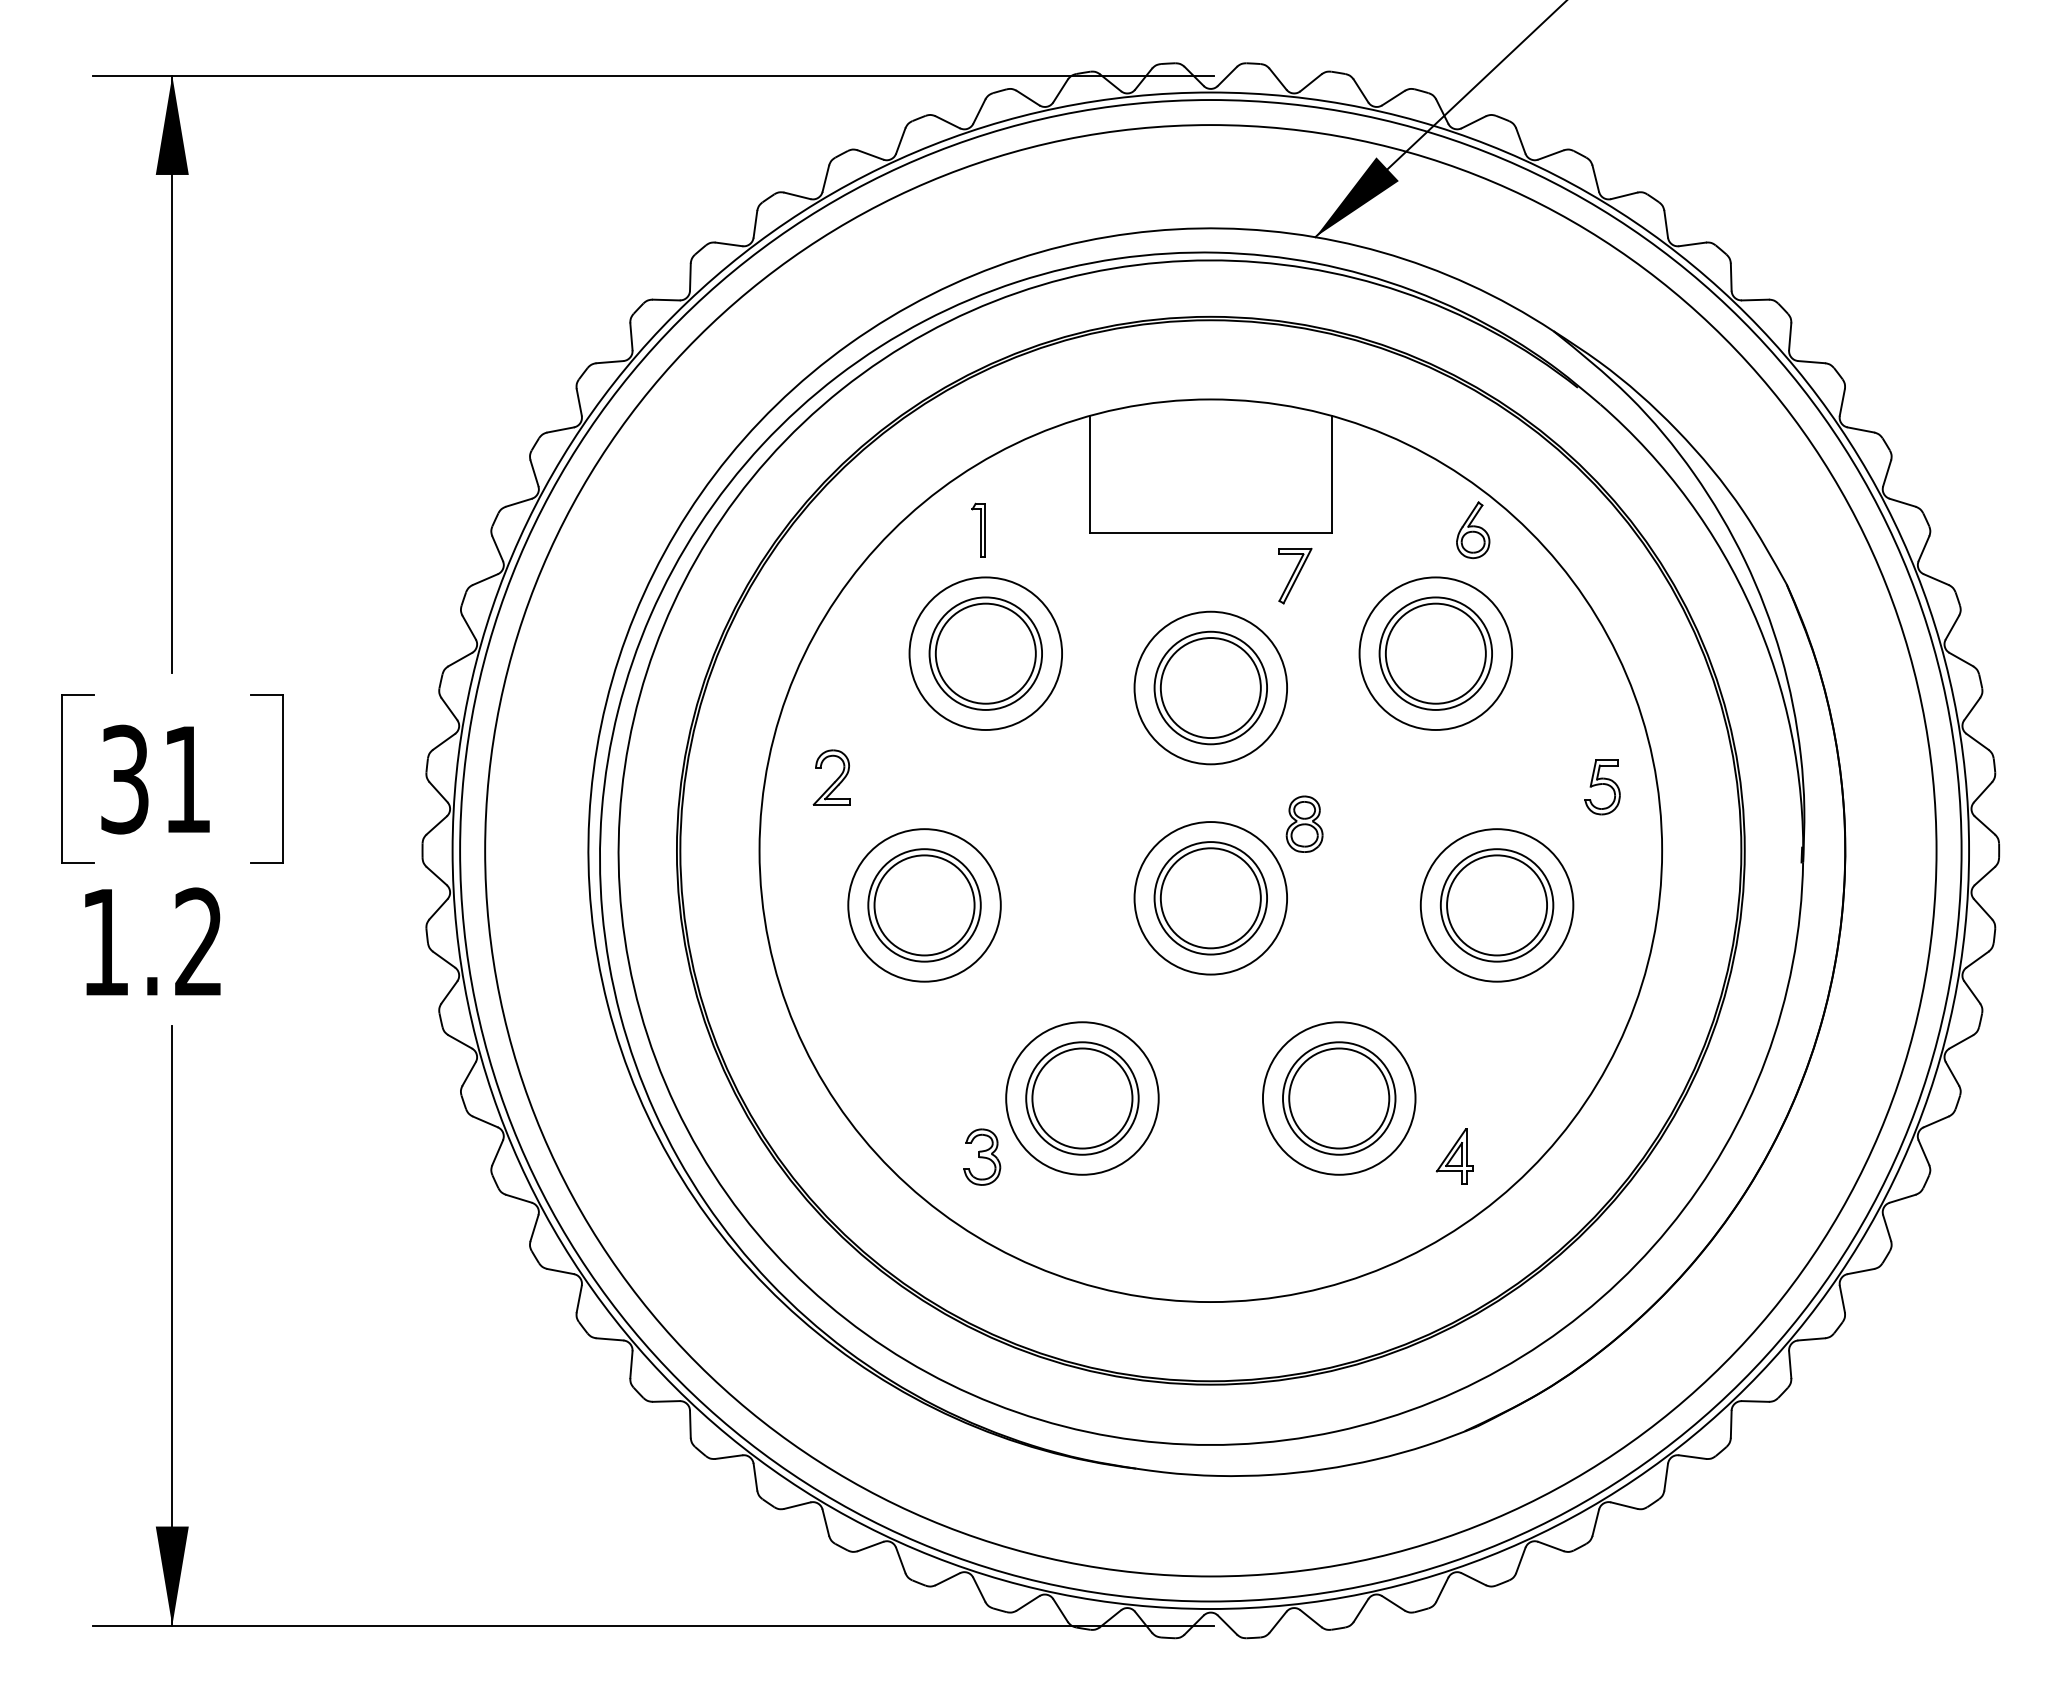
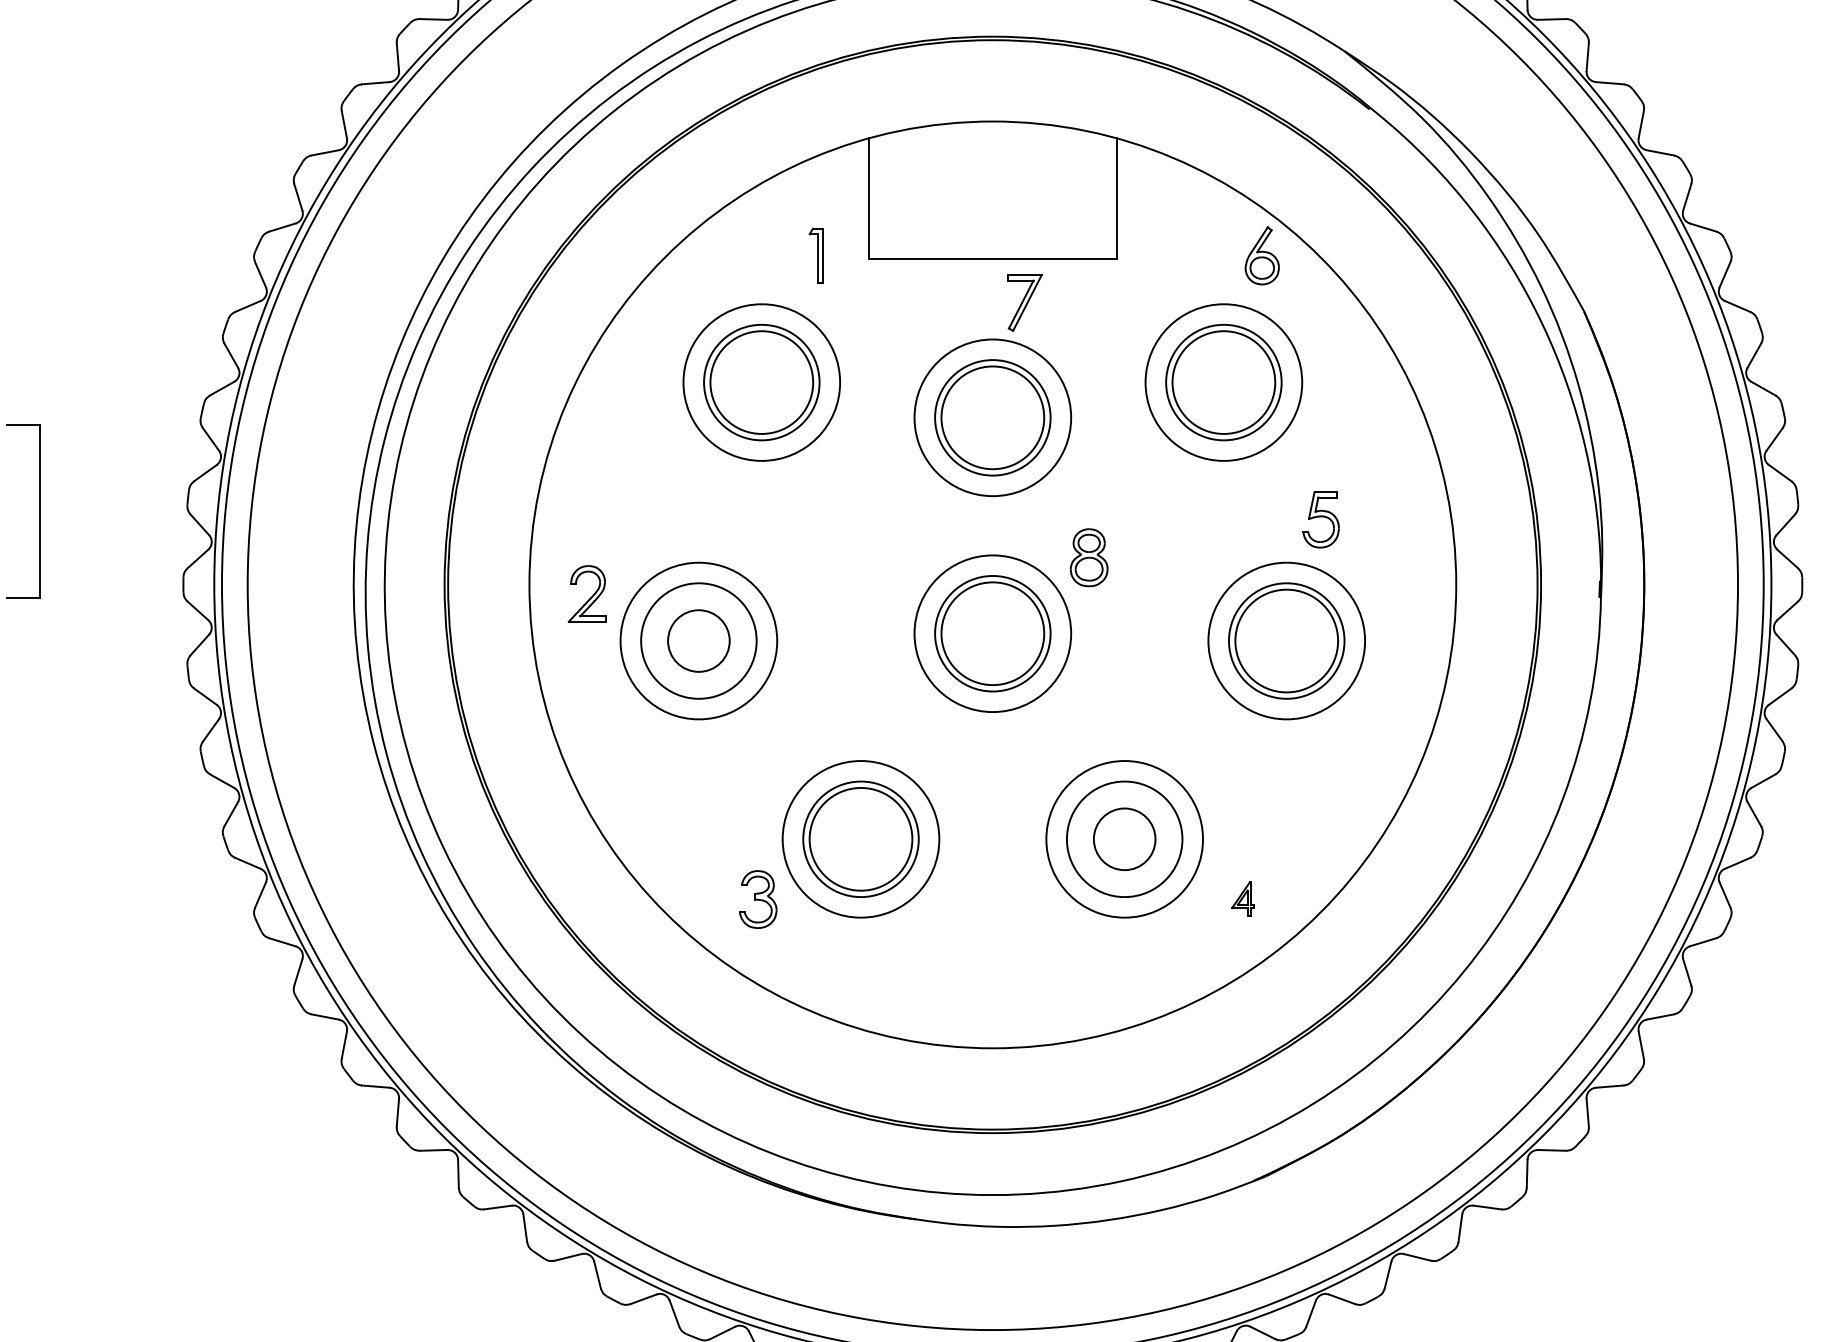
part: (978, 529) -> (815, 255), moved
part: (1295, 575) -> (1025, 302), moved
part: (831, 777) -> (586, 593), moved
part: (1602, 787) -> (1321, 519), moved
circle: (924, 905) -> (698, 641), size x0.6
circle: (1339, 1098) -> (1124, 839), size x0.6
part: (1454, 1156) -> (1243, 898), size x0.6

